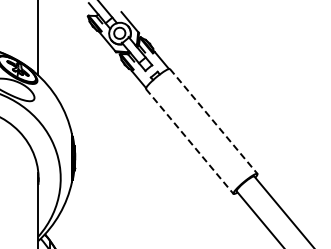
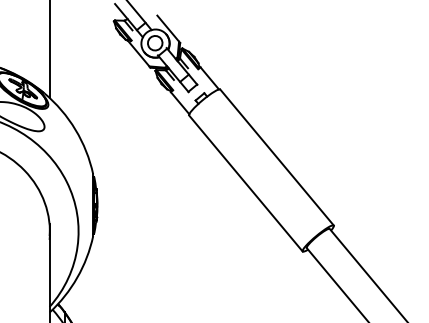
line: (214, 121) -> (278, 157), dashed -> solid
line: (190, 141) -> (246, 183), dashed -> solid

